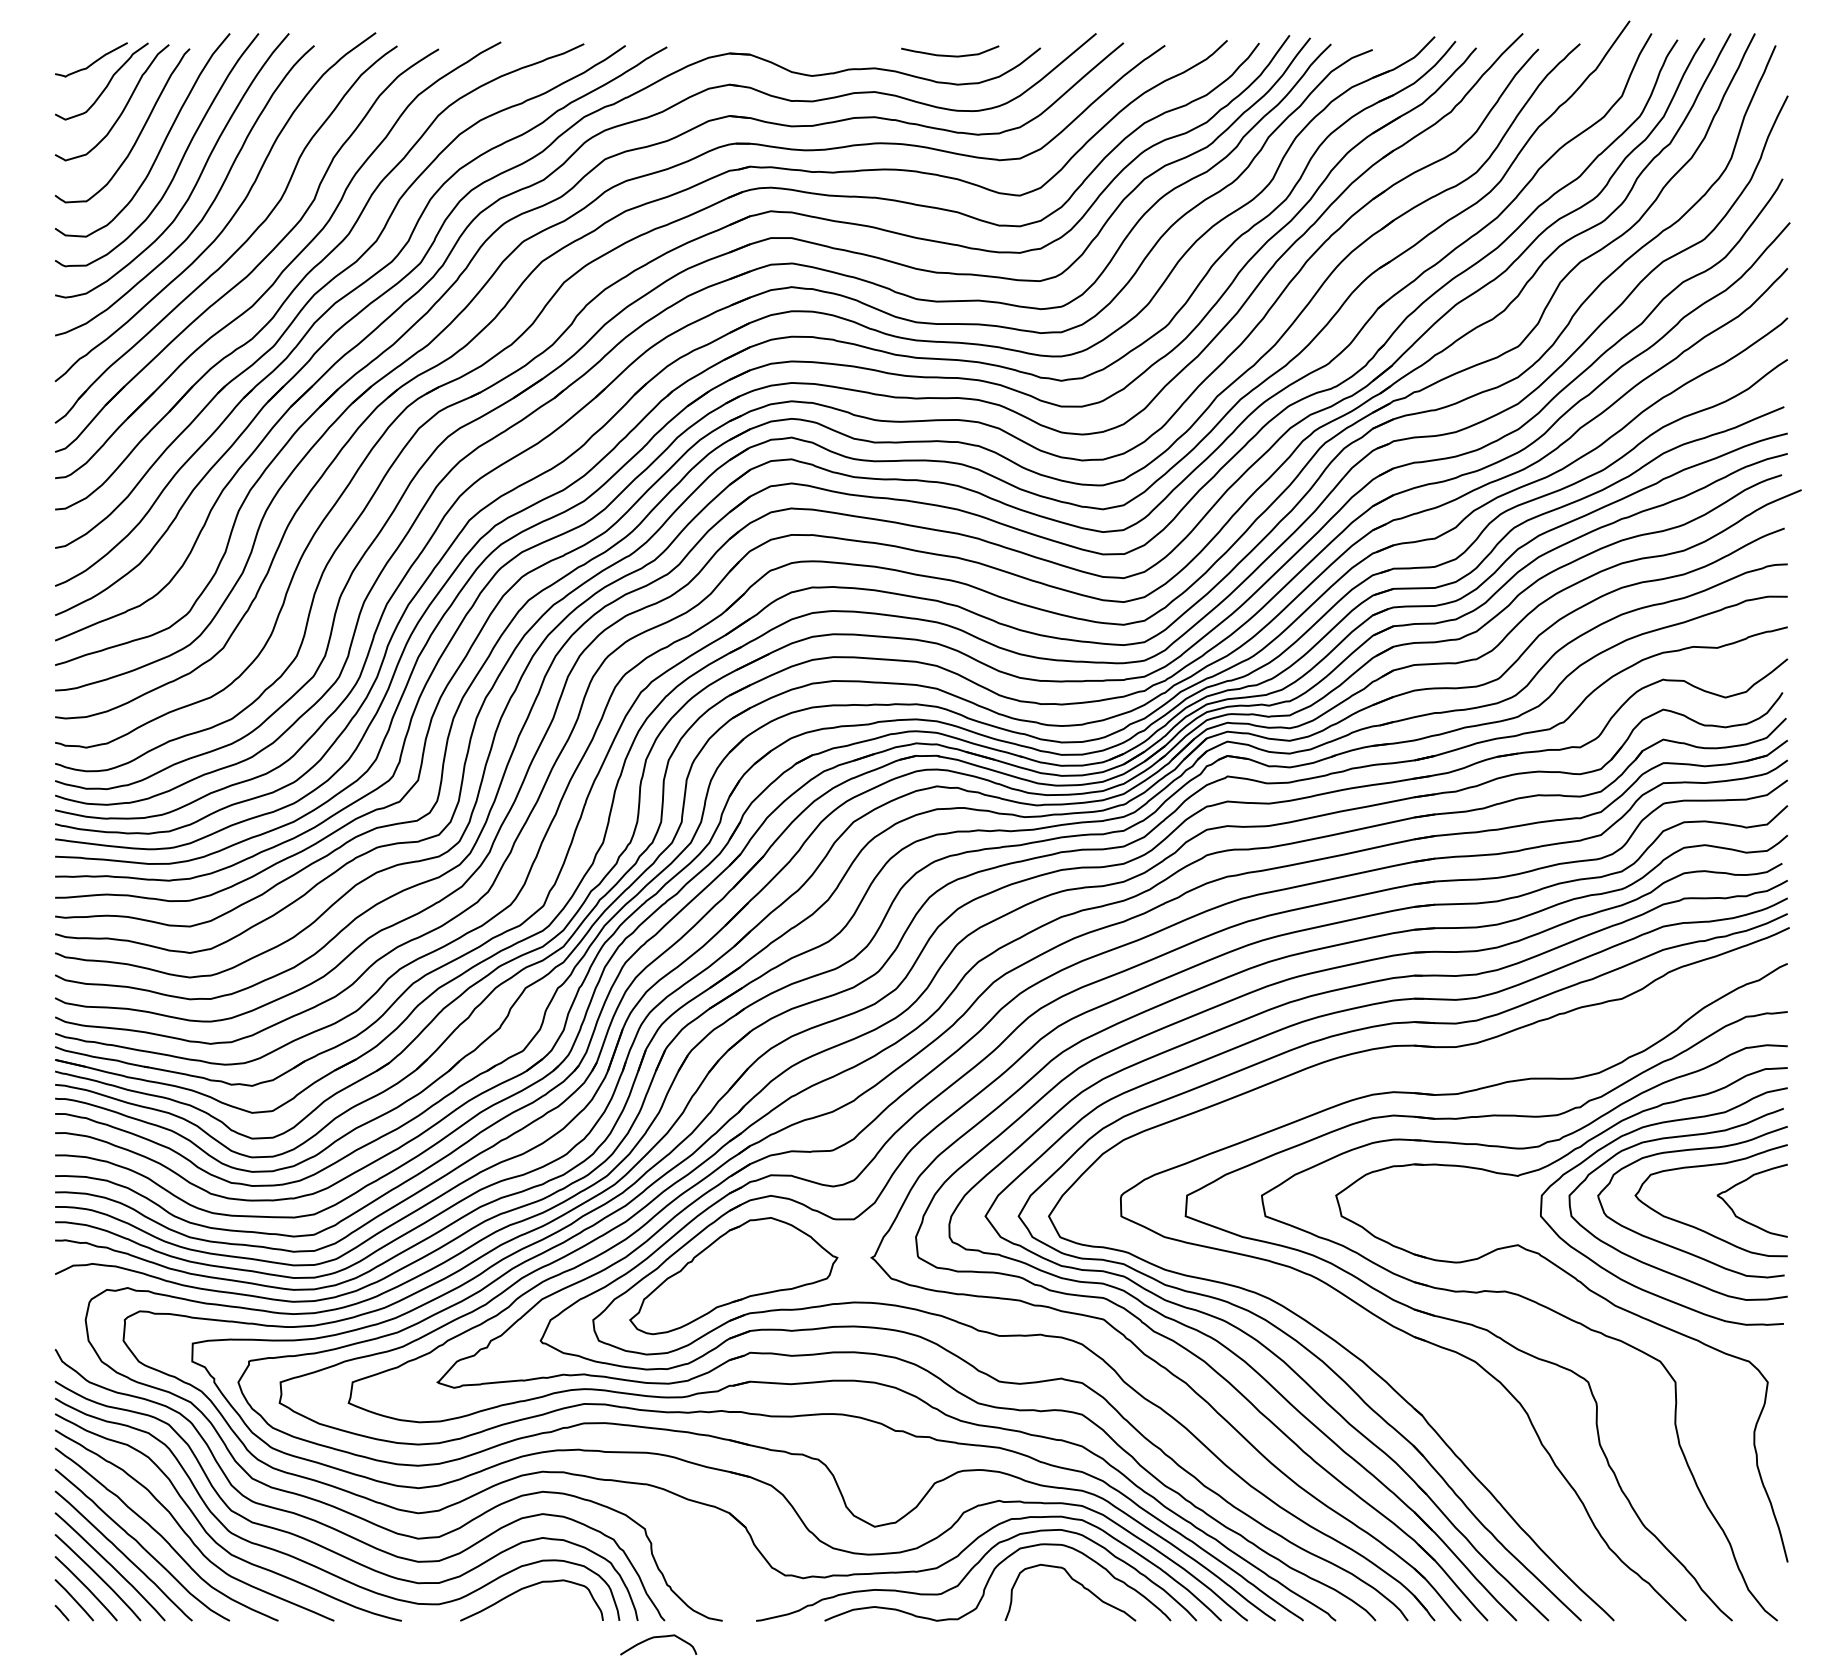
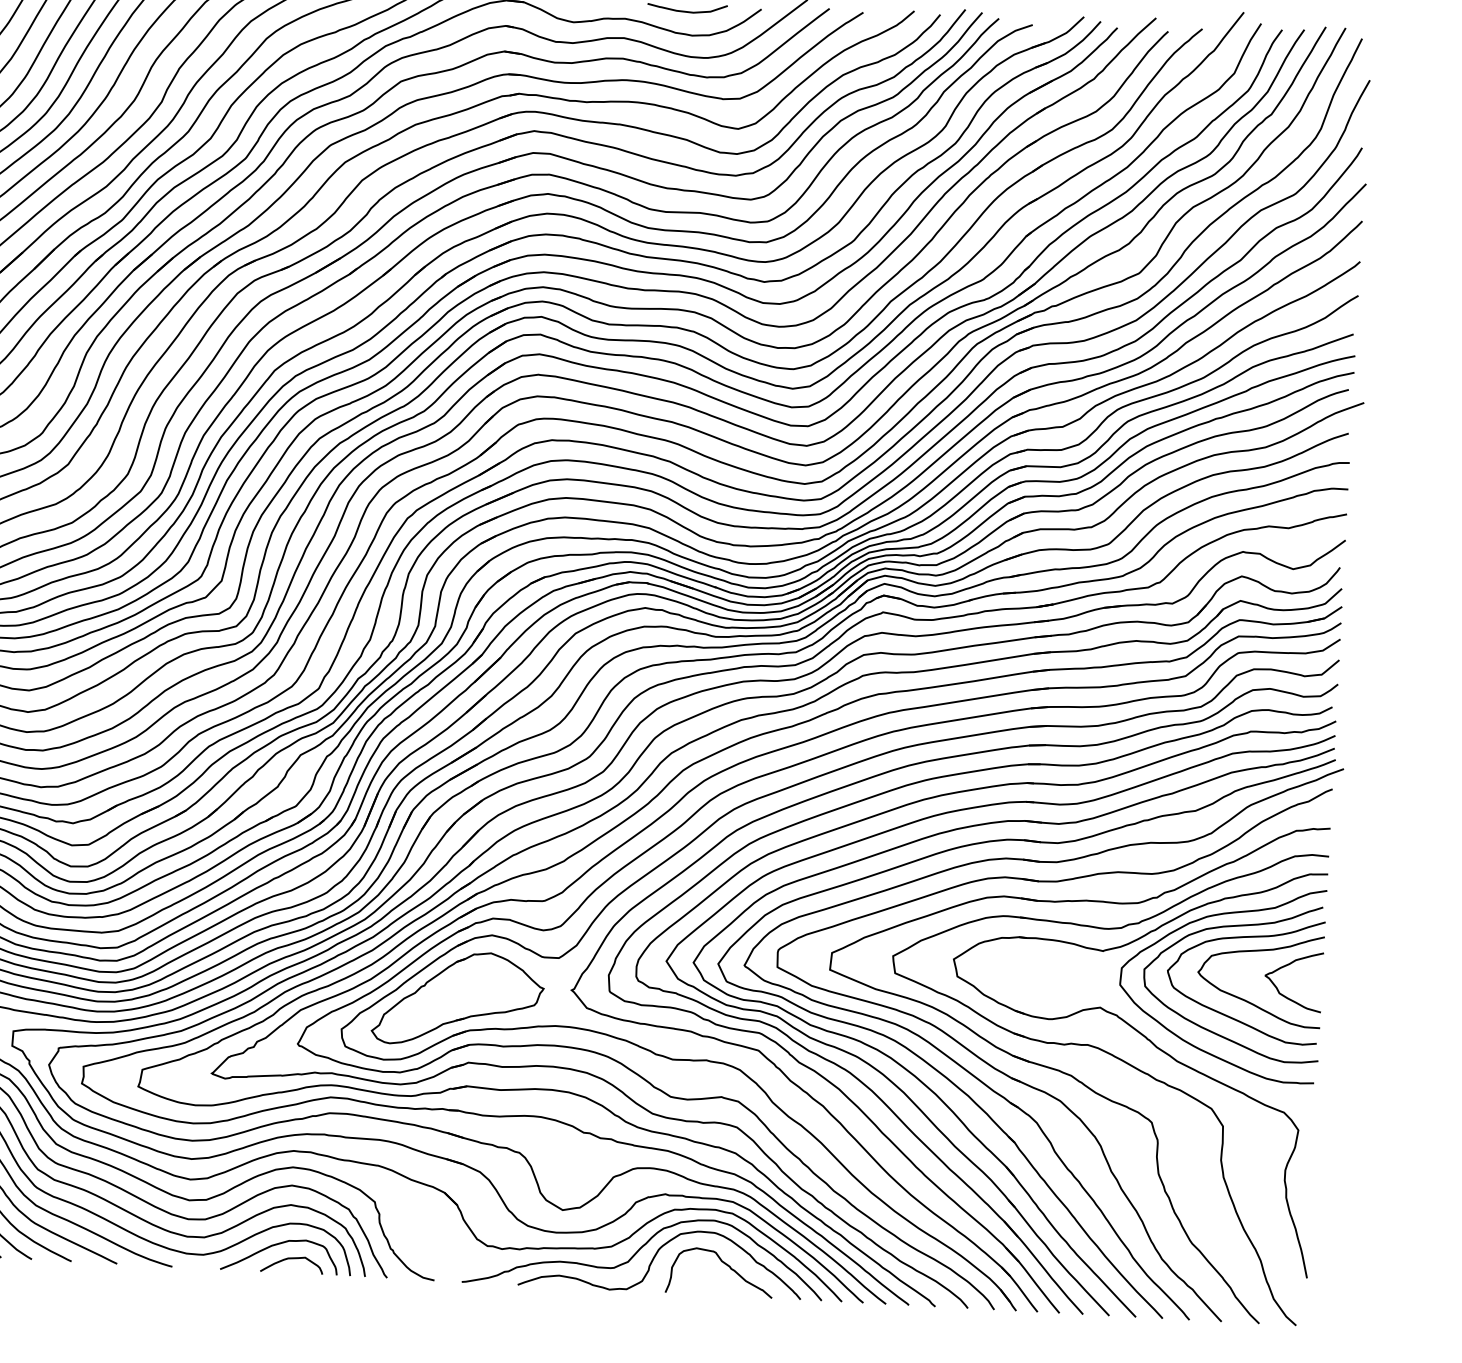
part: (1393, 1352) -> (993, 1089), added
curve: (655, 1638) -> (289, 1259), moved

